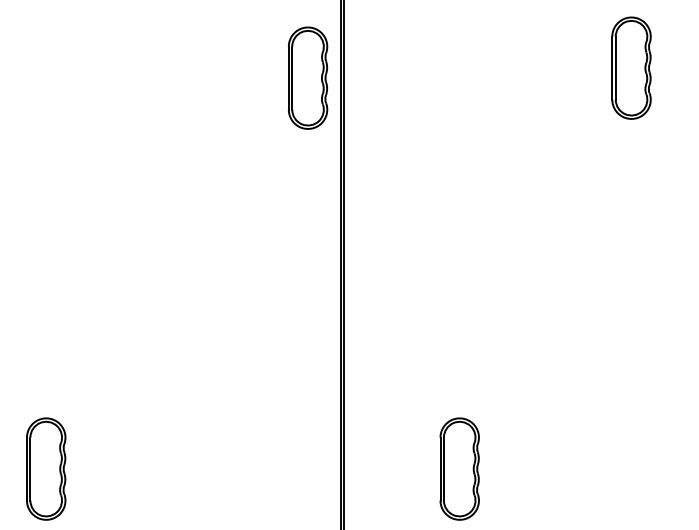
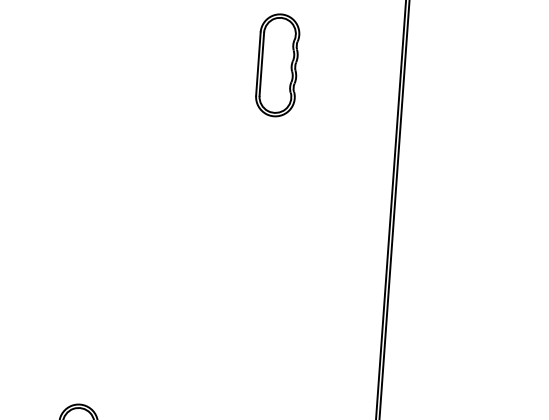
part: (307, 77) -> (277, 64), moved

